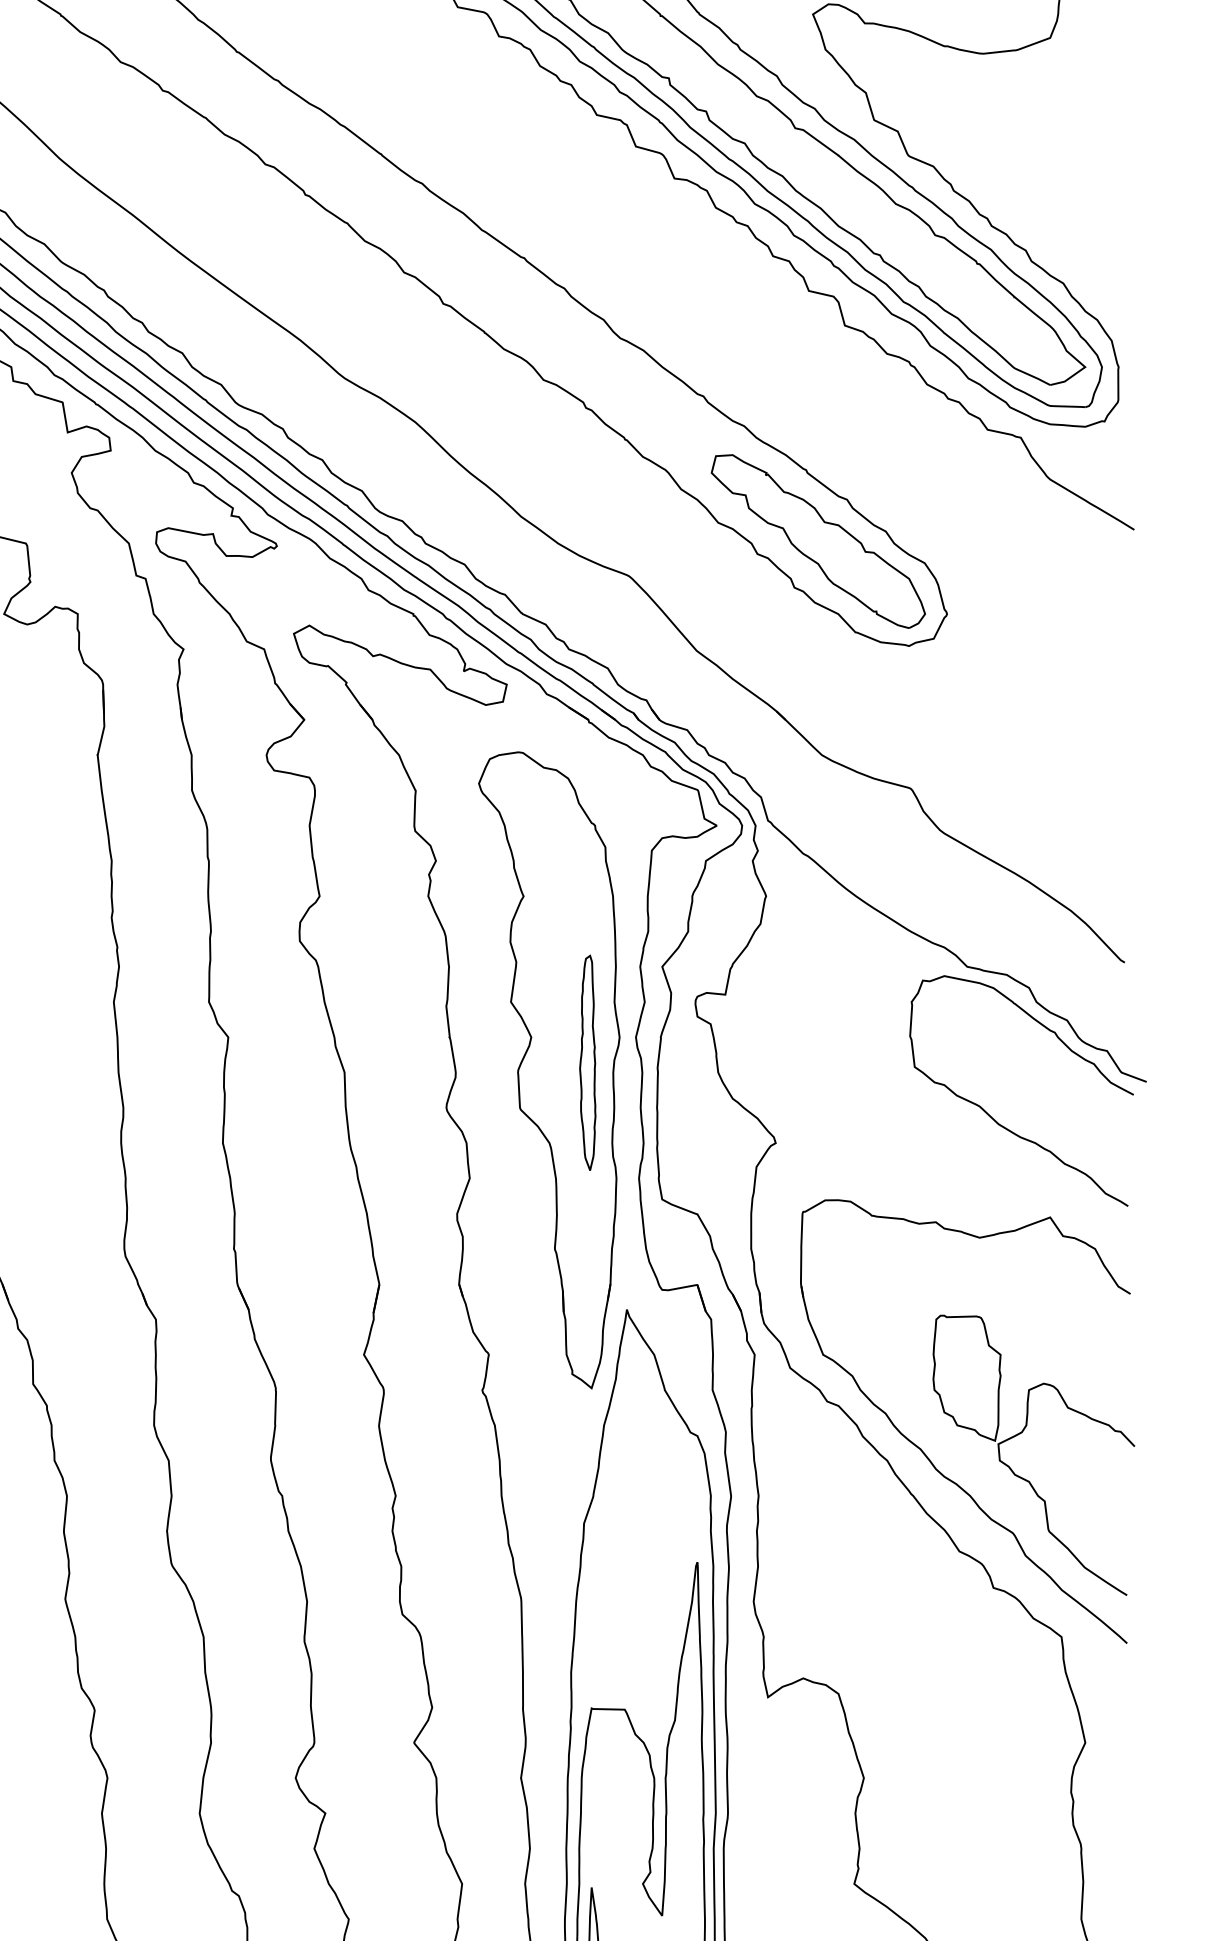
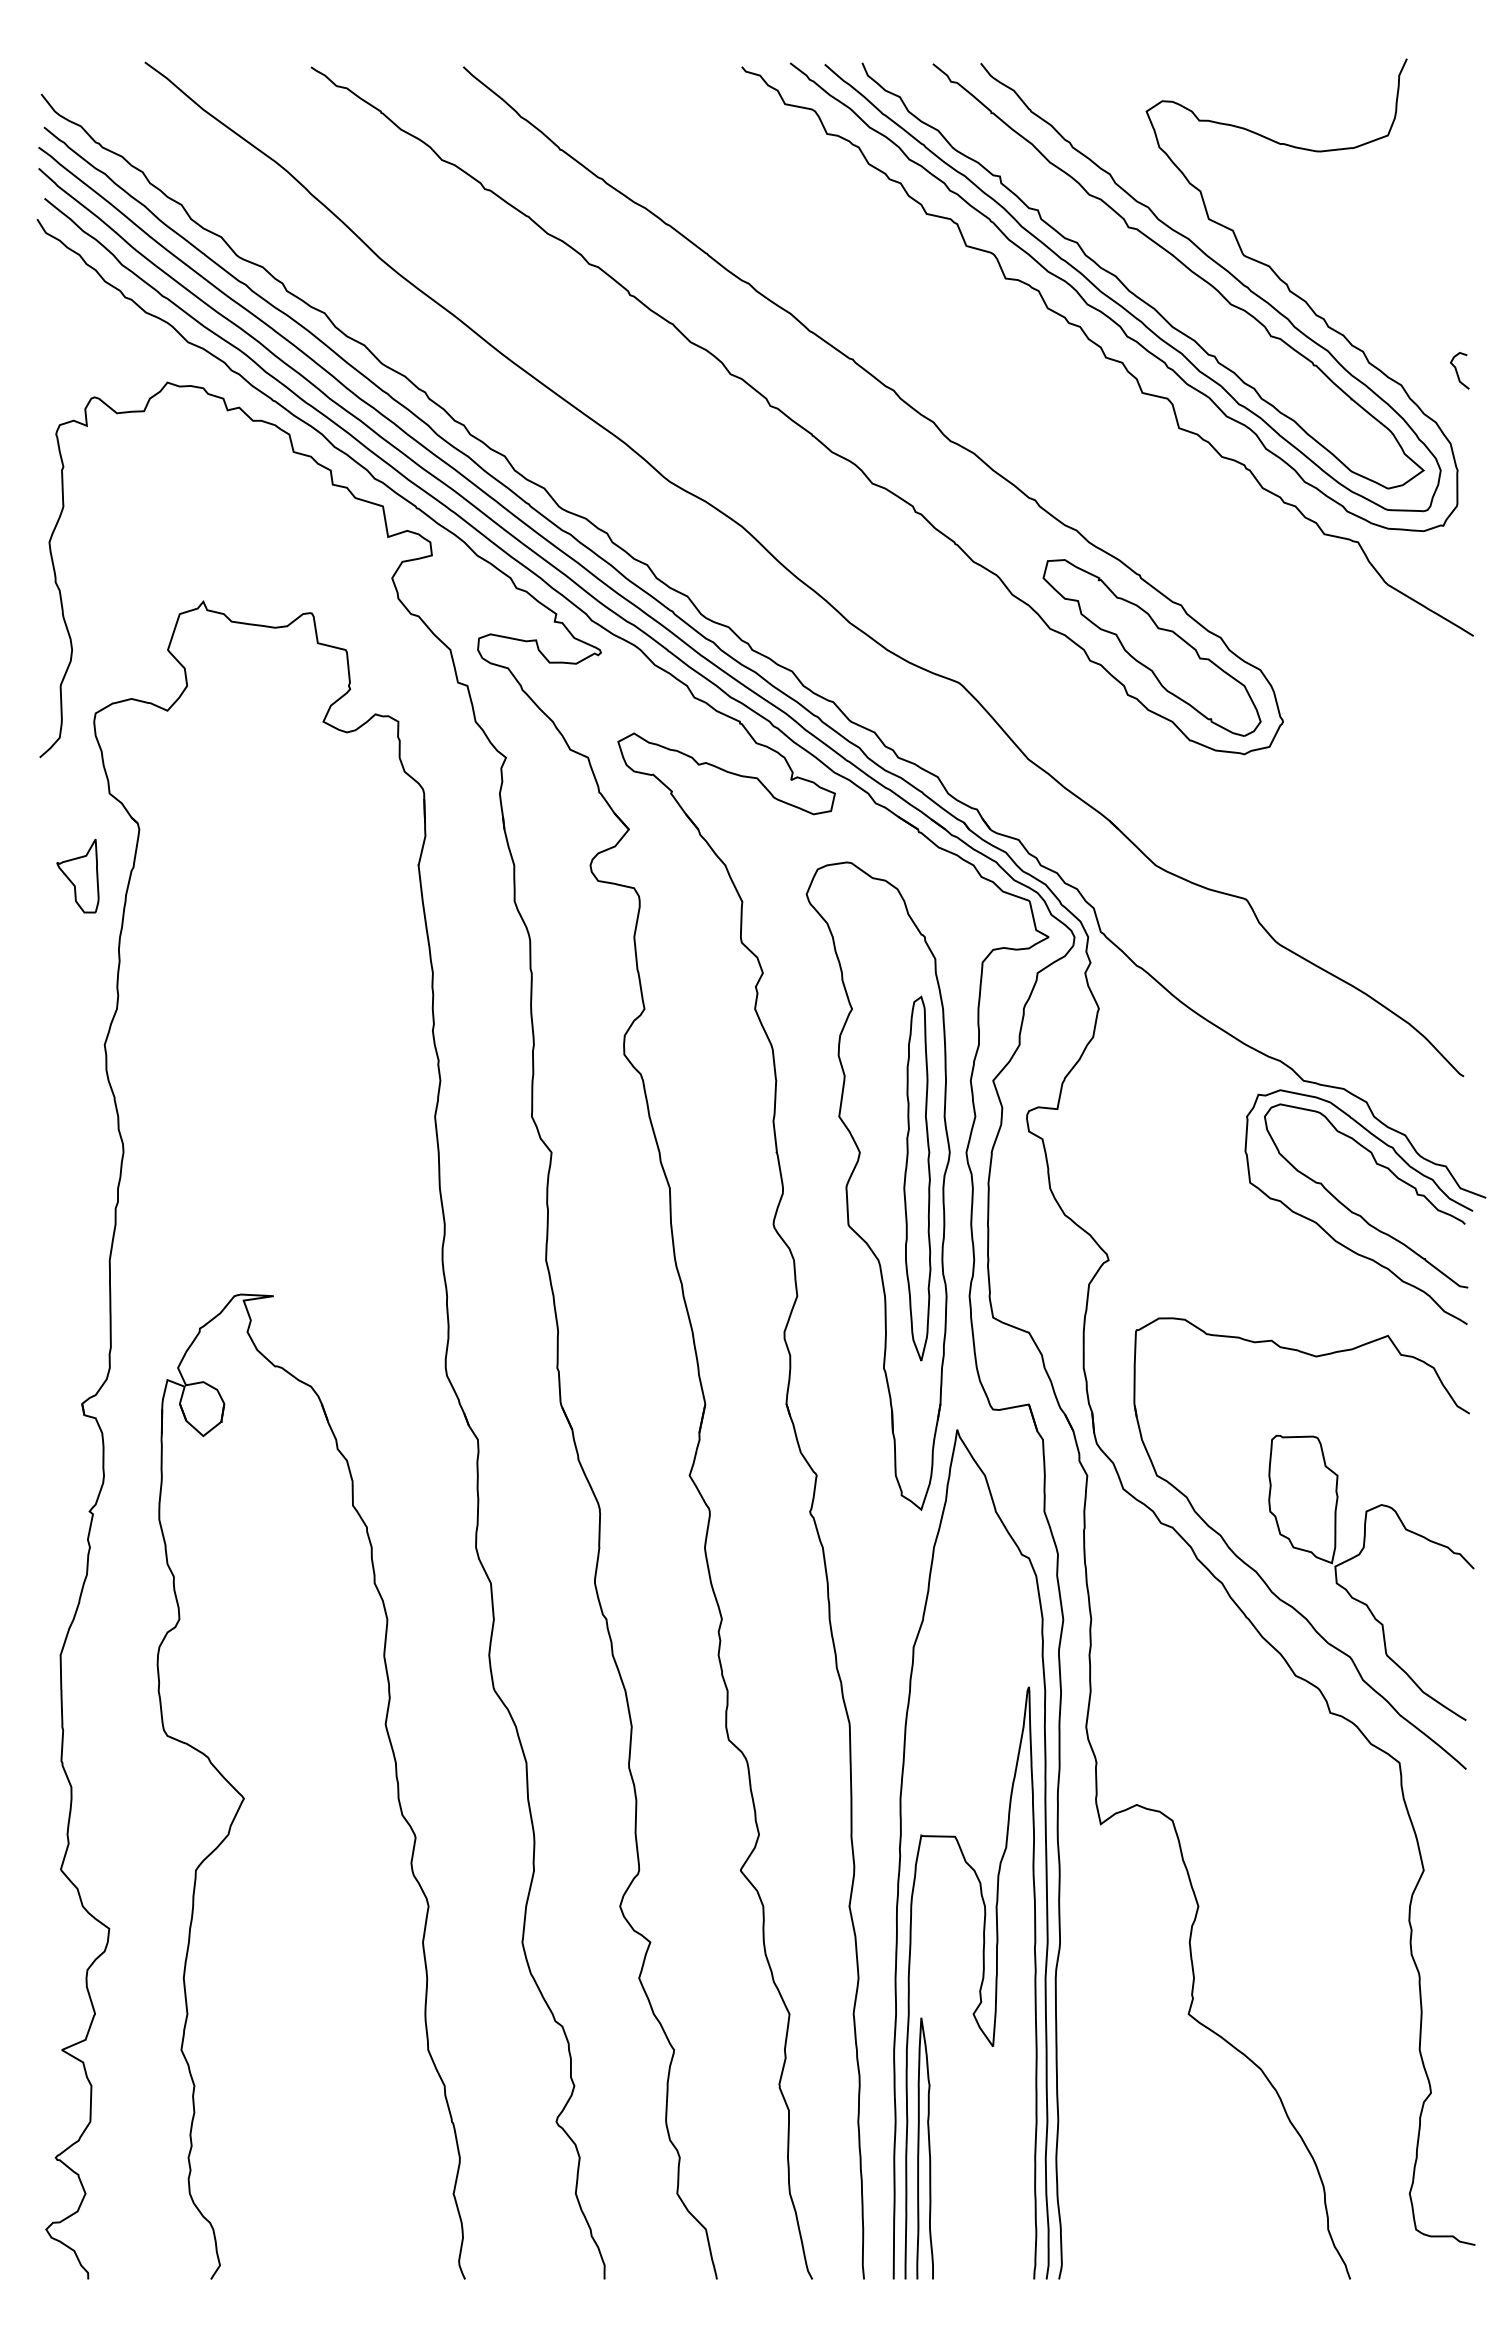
curve: (1118, 268) -> (1457, 370), added
part: (587, 1062) -> (917, 1178), size x1.67
curve: (1020, 1097) -> (1357, 1213), added

